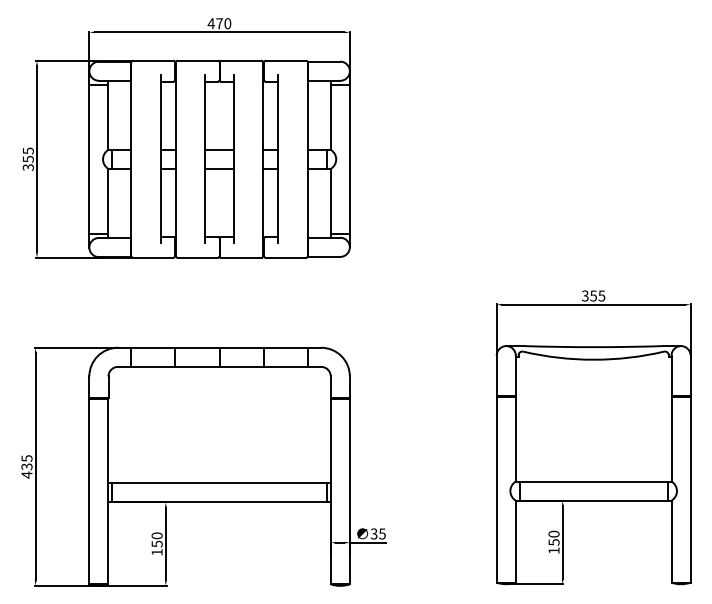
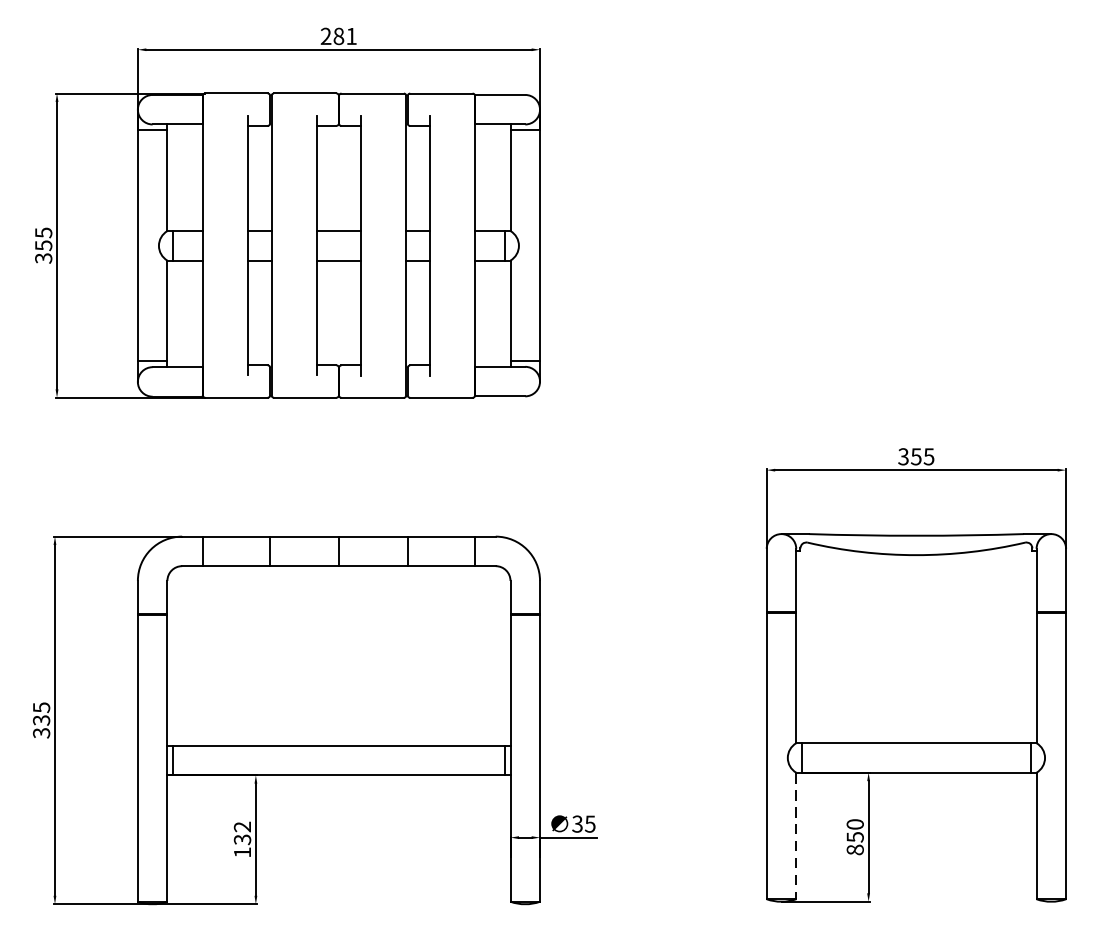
text: (219, 23) -> (338, 36), 470 -> 281
text: (26, 474) -> (40, 732), 435 -> 335
text: (156, 539) -> (241, 832), 150 -> 132
line: (515, 541) -> (795, 835), solid -> dashed
text: (553, 550) -> (854, 849), 150 -> 850

